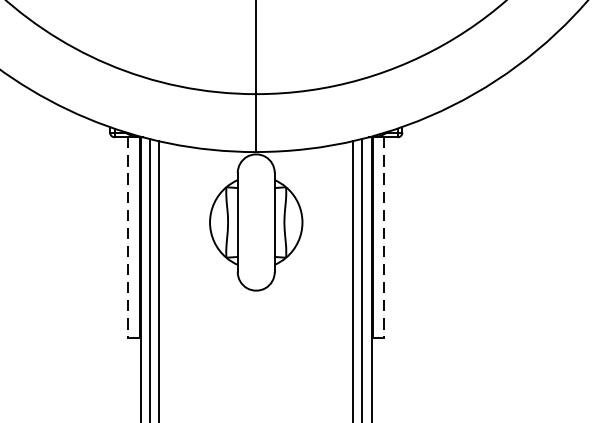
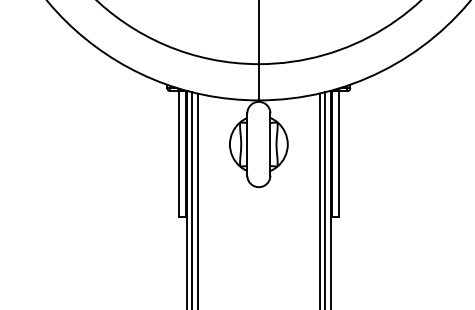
line: (127, 236) -> (178, 153), dashed -> solid
line: (385, 236) -> (339, 153), dashed -> solid

